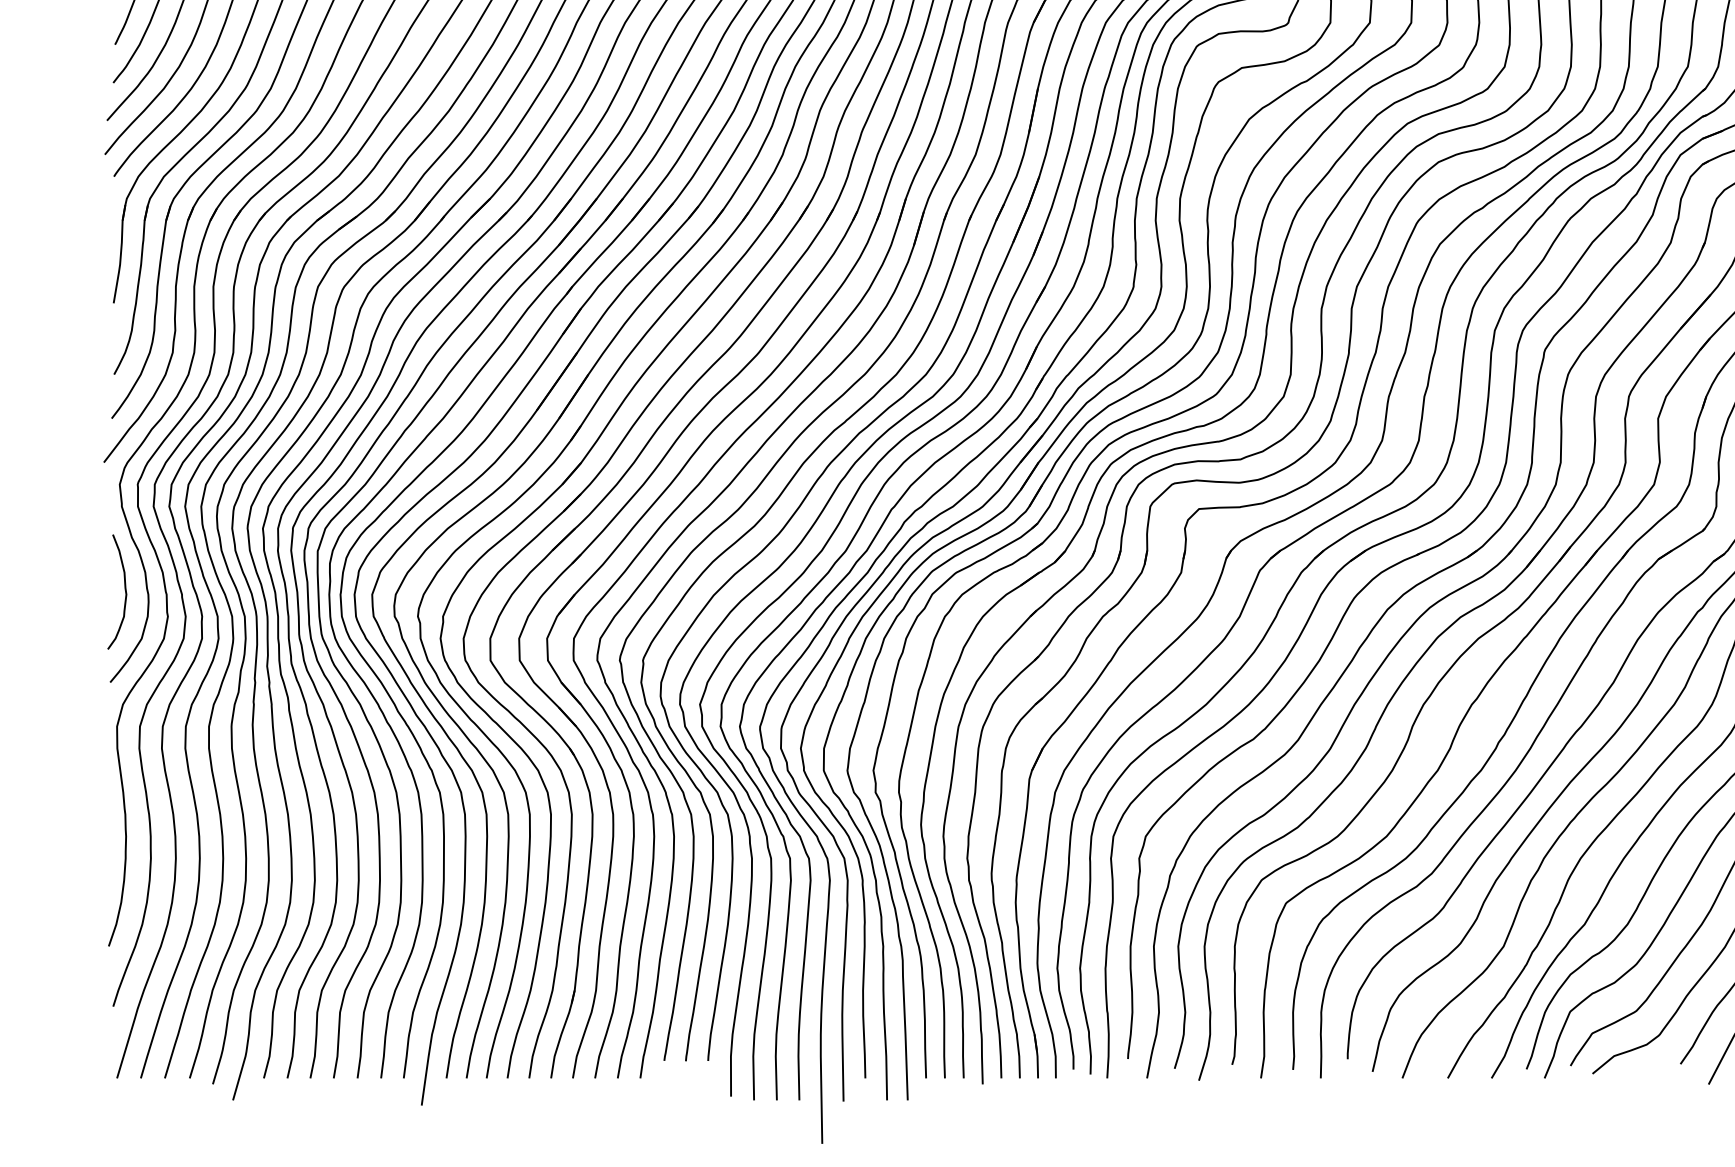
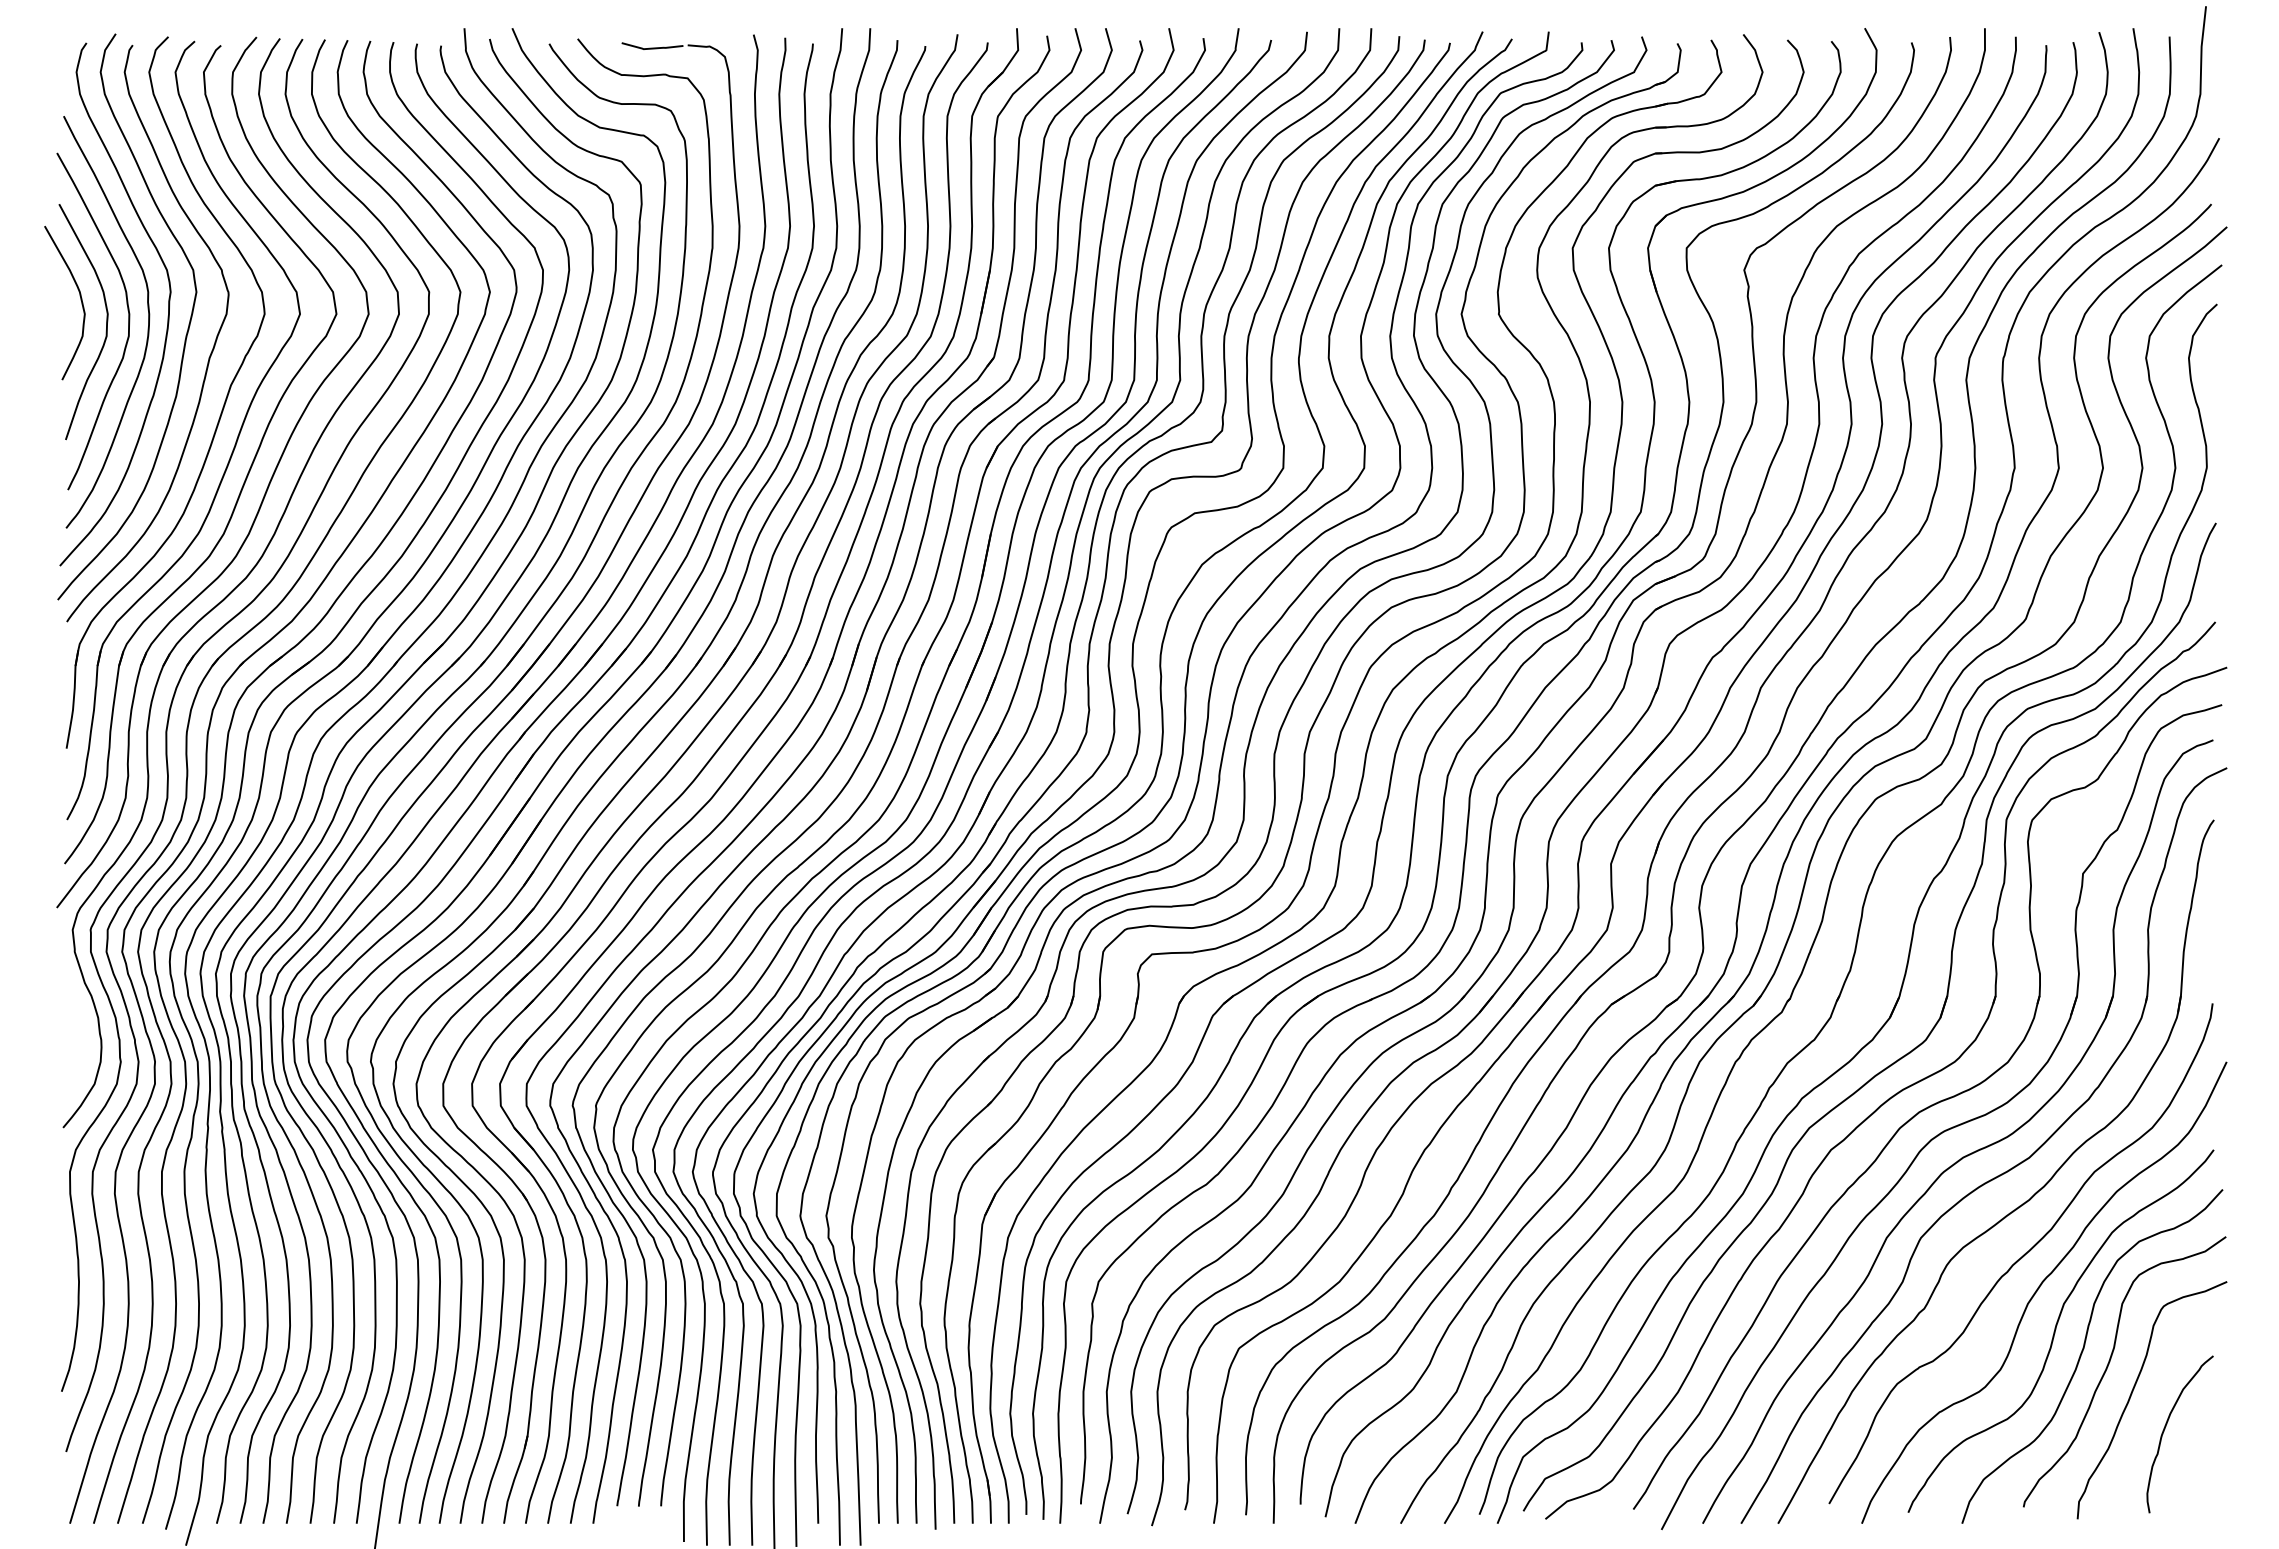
curve: (124, 591) -> (77, 1036), removed

